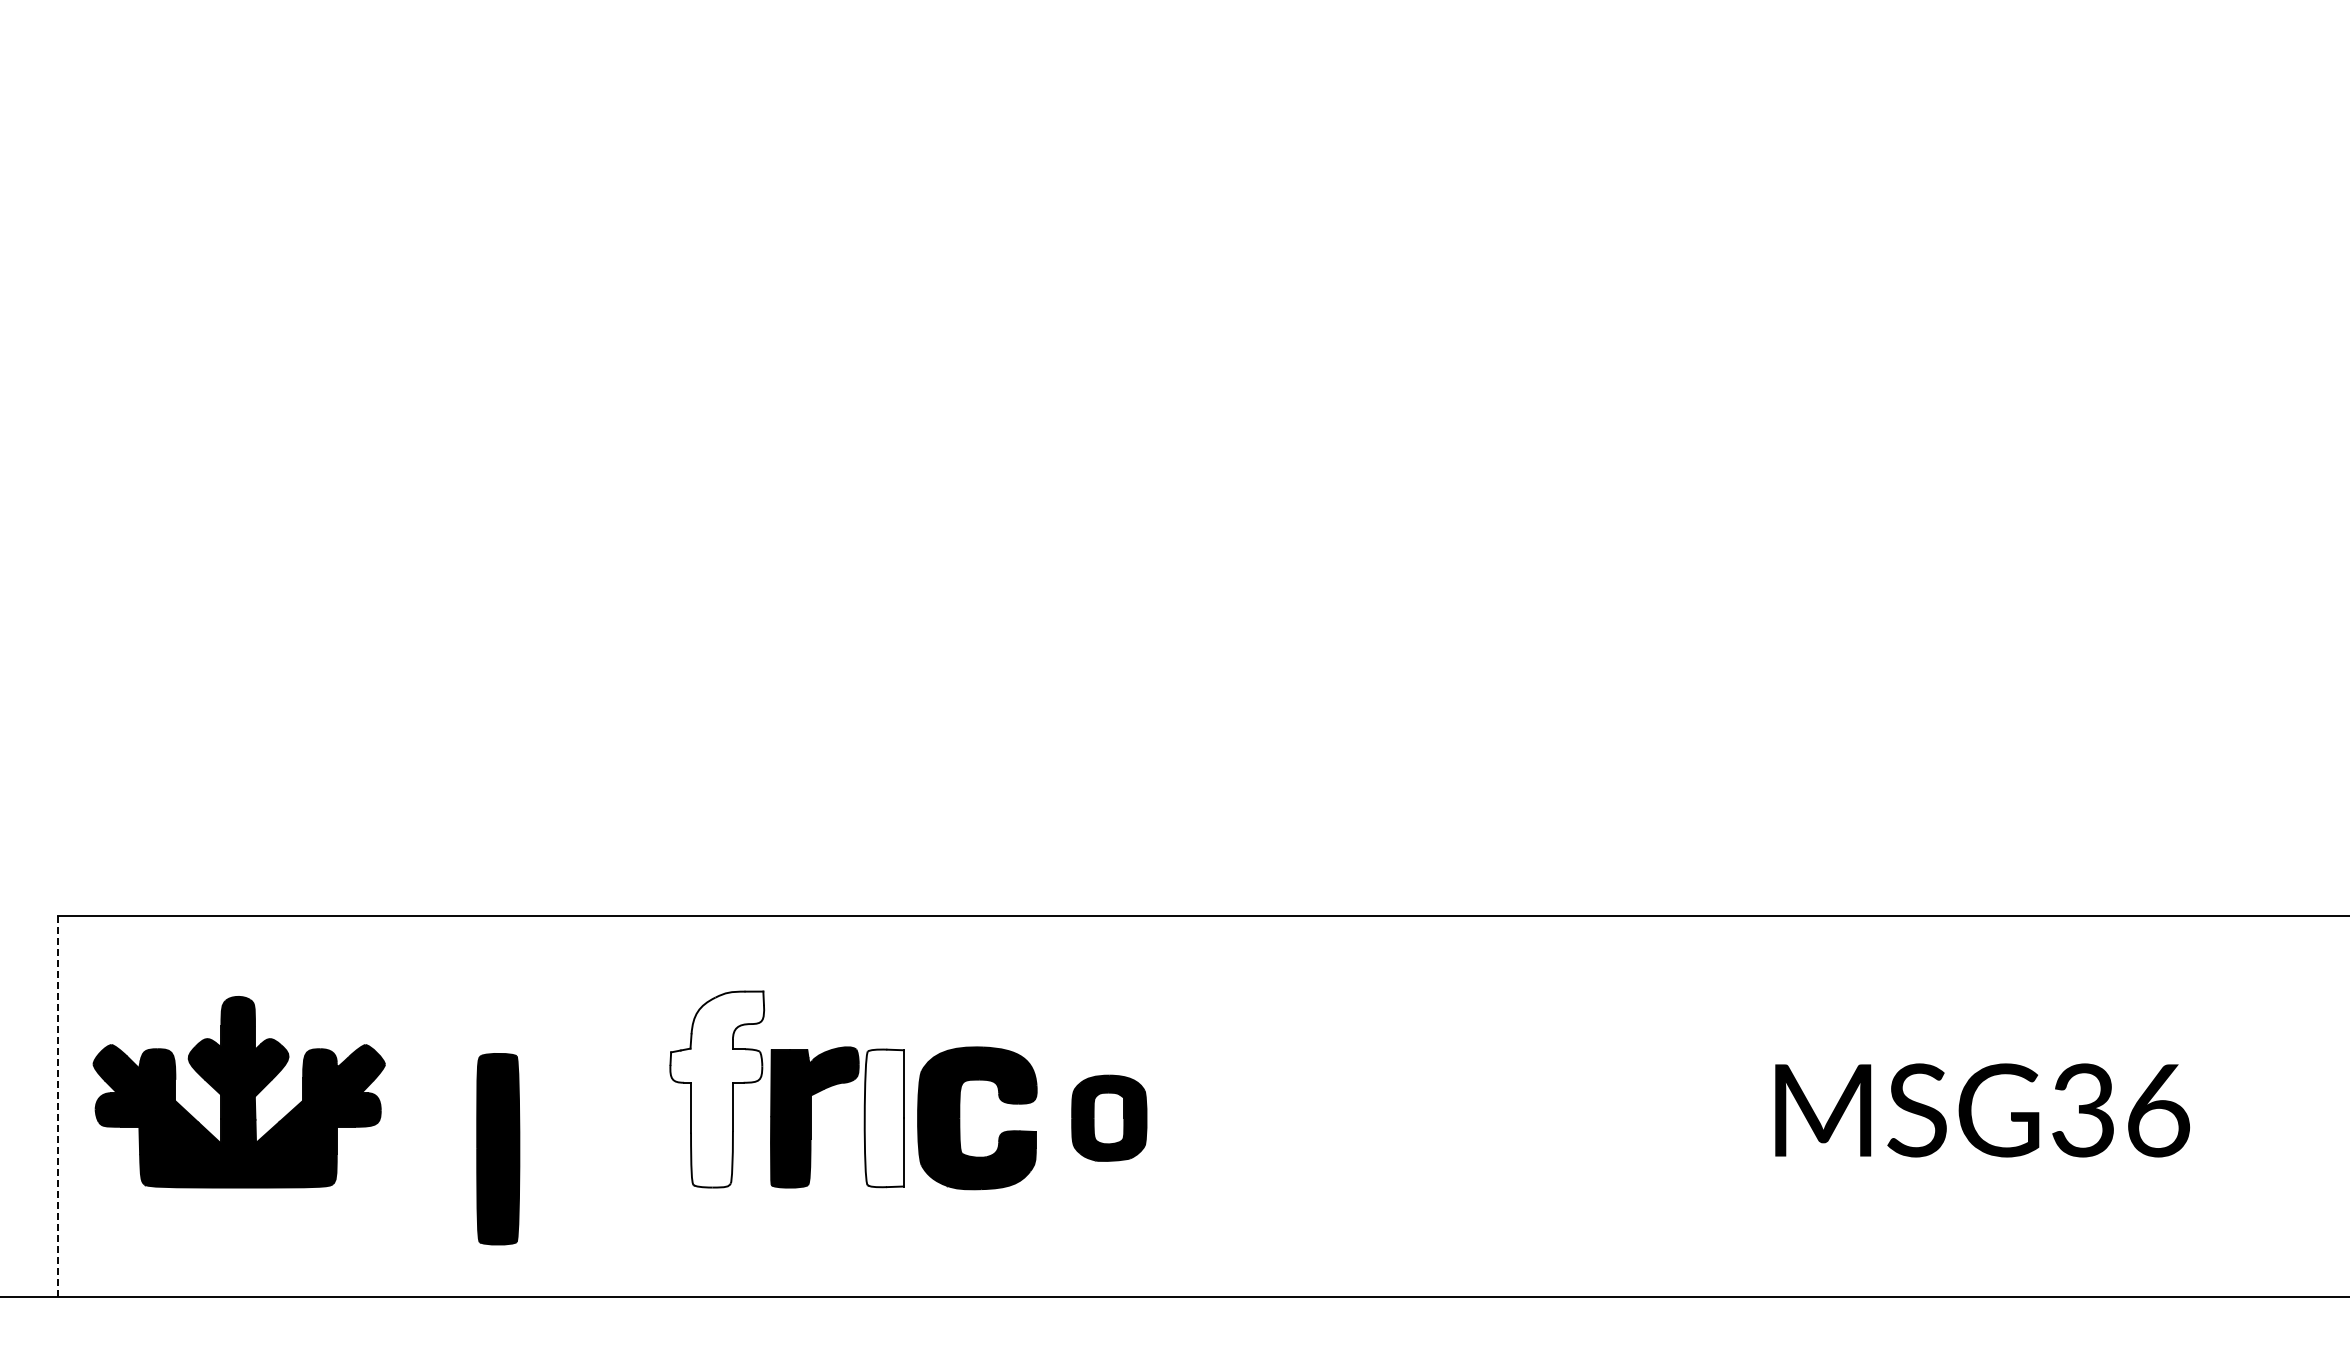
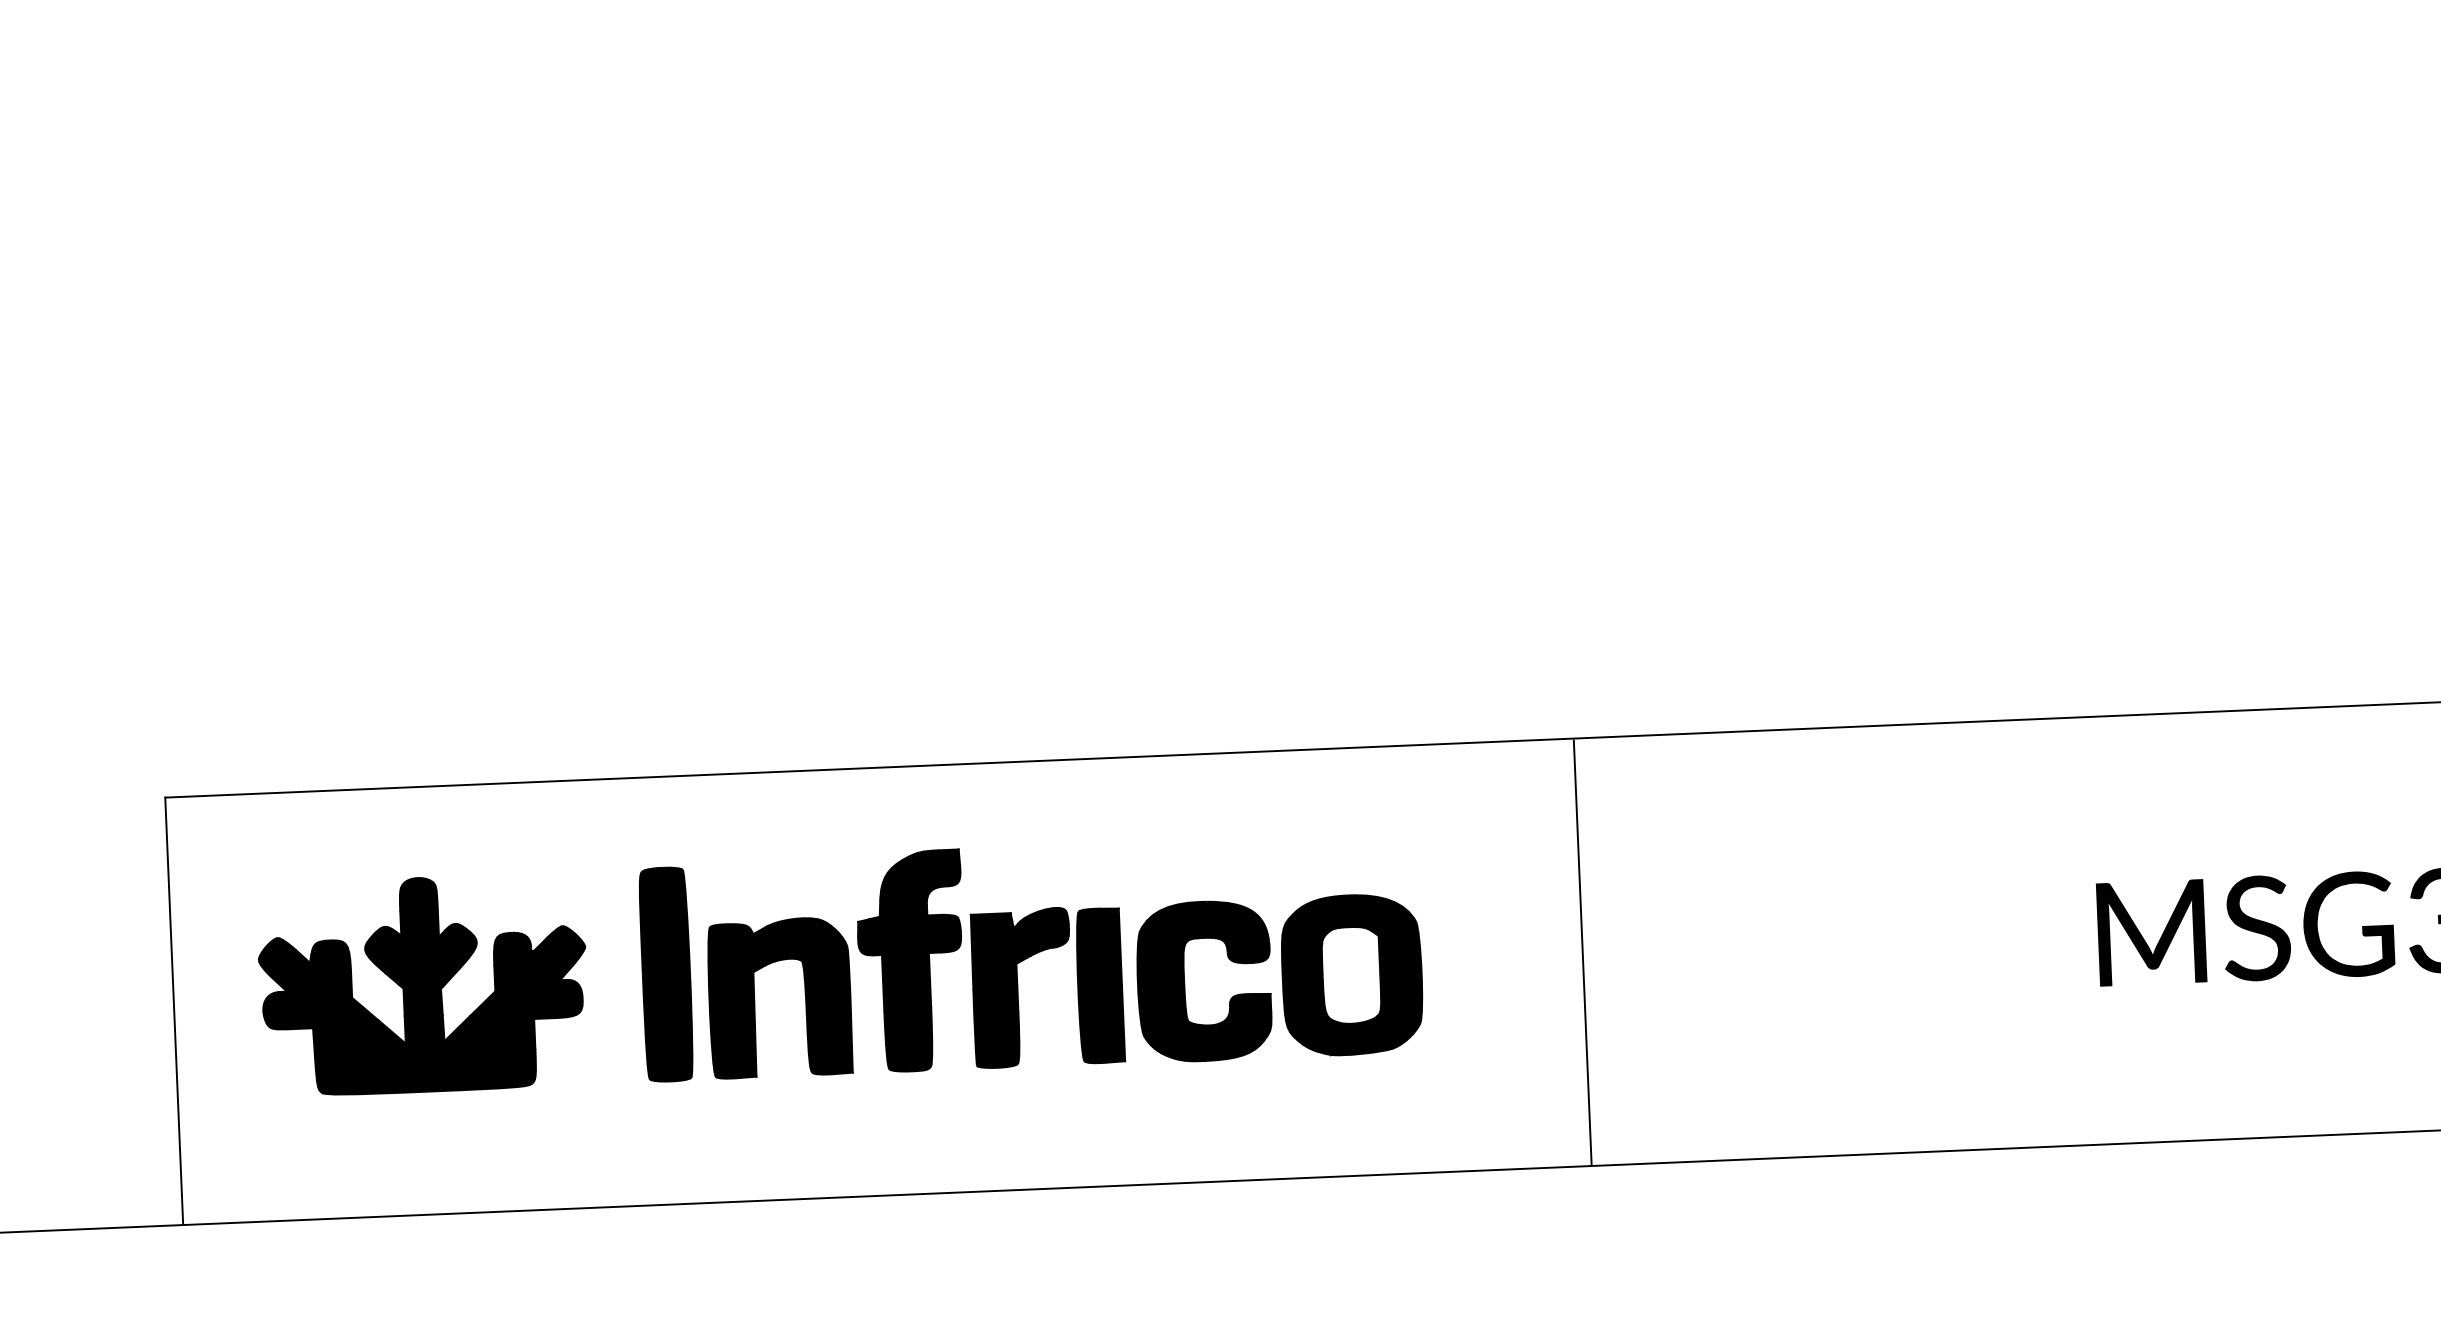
fill: (717, 1089) -> (911, 961), added
part: (238, 1092) -> (422, 985), moved
line: (58, 1106) -> (174, 1011), dashed -> solid
line: (1315, 1106) -> (1582, 952), added
part: (576, 1117) -> (755, 999), added
fill: (883, 1118) -> (1099, 985), added
part: (1109, 1118) -> (1352, 975), size x1.67
part: (498, 1149) -> (666, 974), moved

